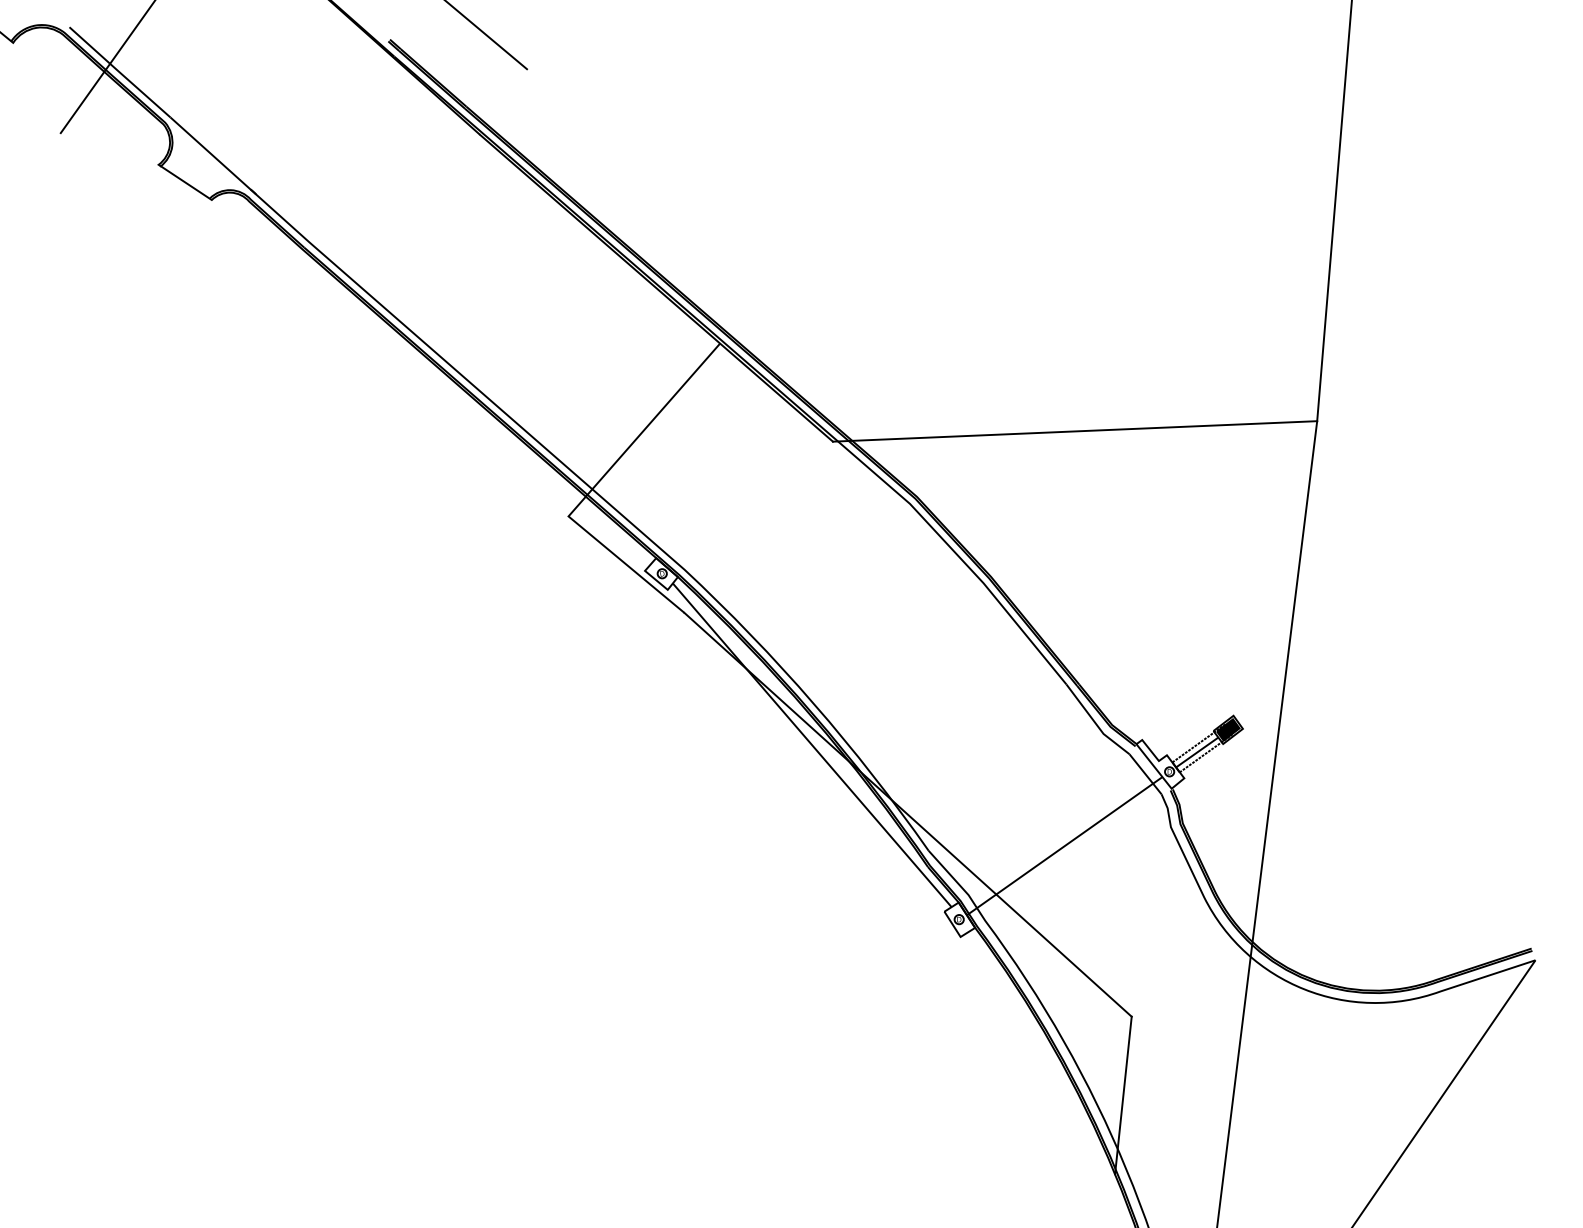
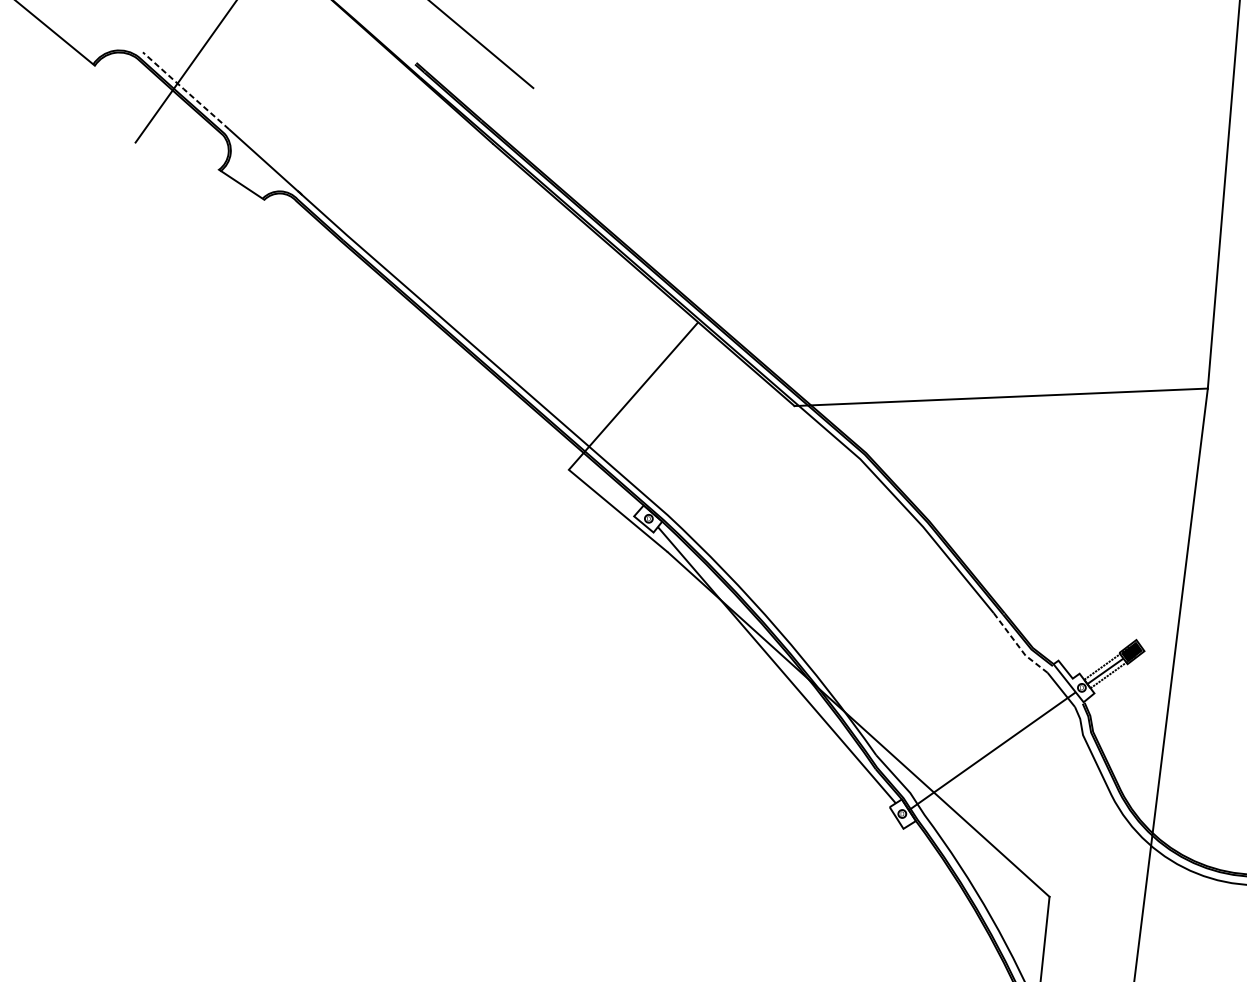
line: (119, 72) -> (185, 90), solid -> dashed
line: (1095, 722) -> (1018, 645), solid -> dashed

